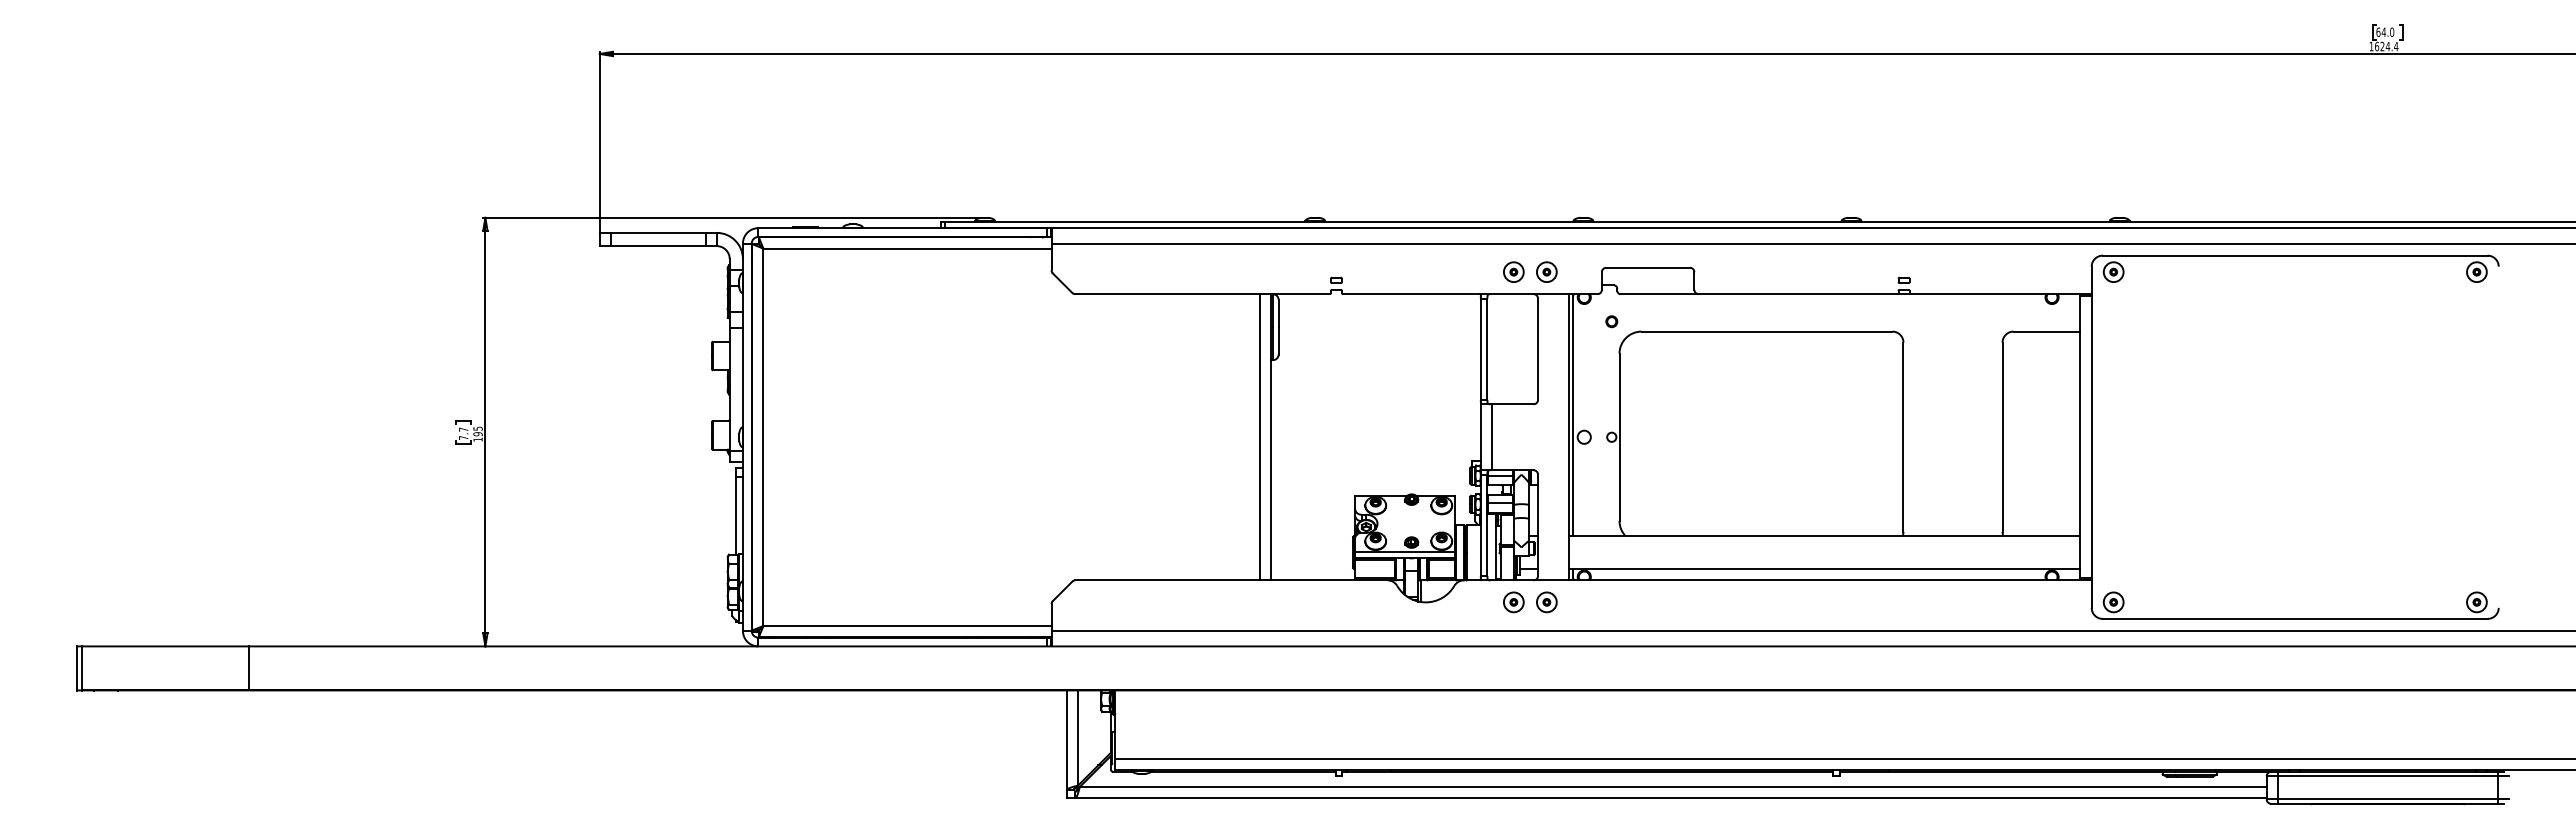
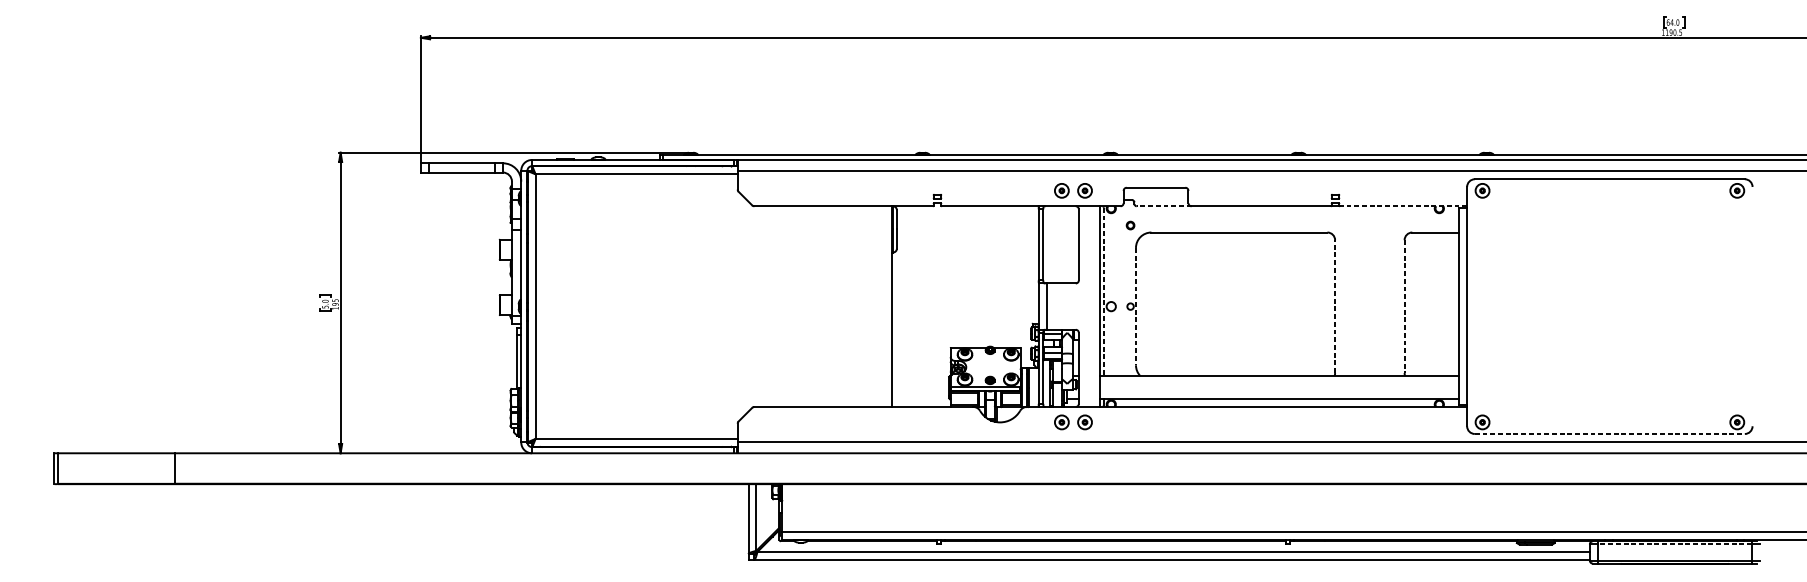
text: (2386, 46) -> (1673, 32), 1624.4 -> 1190.5
line: (1659, 294) -> (1164, 206), solid -> dashed
line: (2001, 294) -> (1403, 206), solid -> dashed
line: (1573, 416) -> (1103, 292), solid -> dashed
text: (463, 433) -> (325, 303), 7.7 -> 5.0
line: (1260, 437) -> (884, 306), removed
line: (1619, 437) -> (1135, 306), solid -> dashed
line: (1903, 437) -> (1335, 306), solid -> dashed
line: (2002, 437) -> (1404, 306), solid -> dashed
line: (2295, 618) -> (1610, 433), solid -> dashed
line: (2387, 776) -> (1674, 544), solid -> dashed

